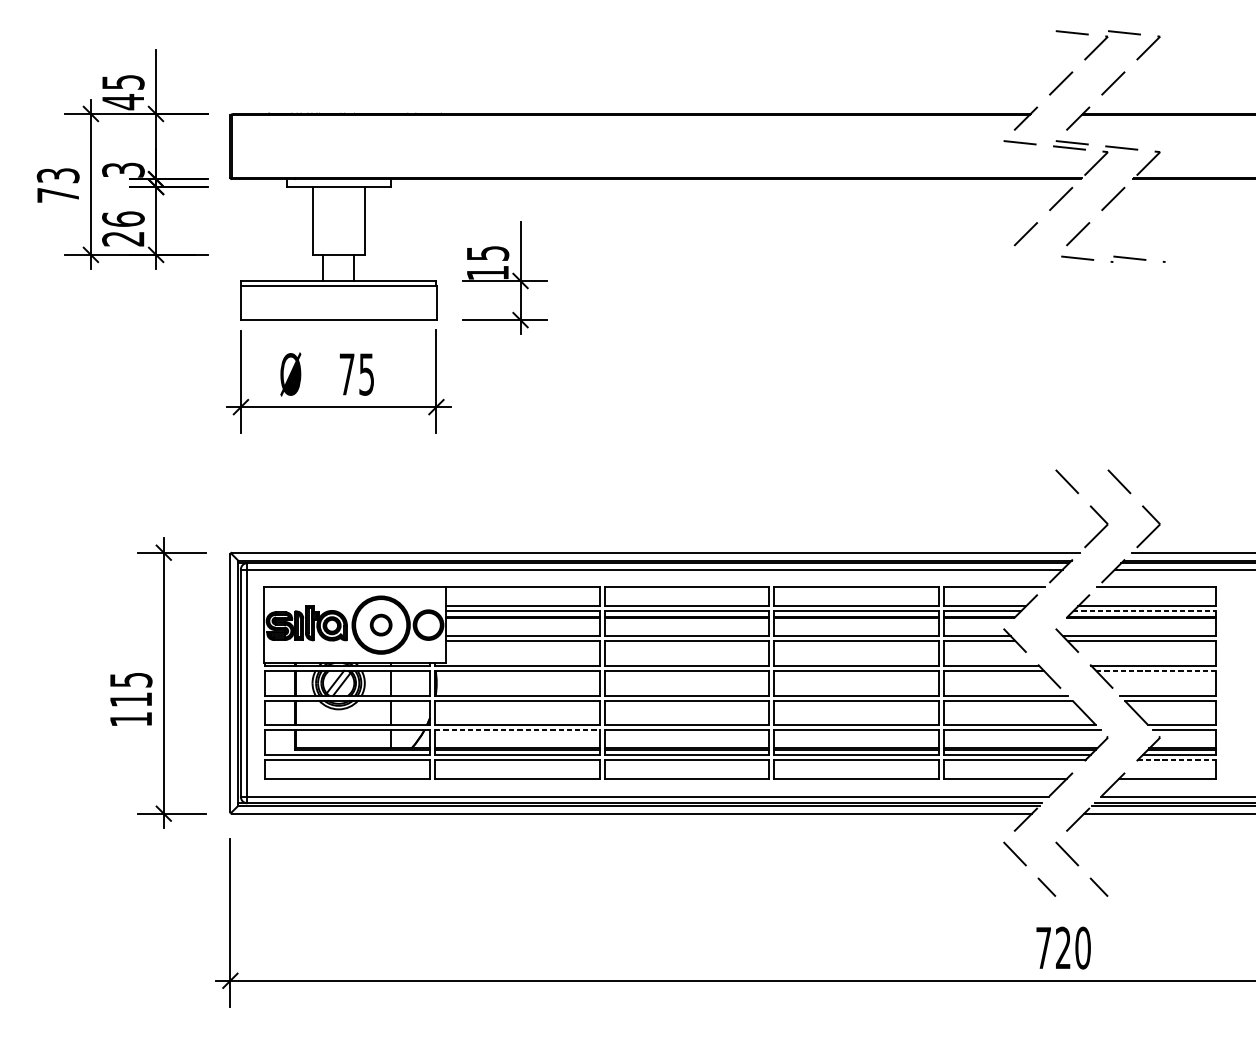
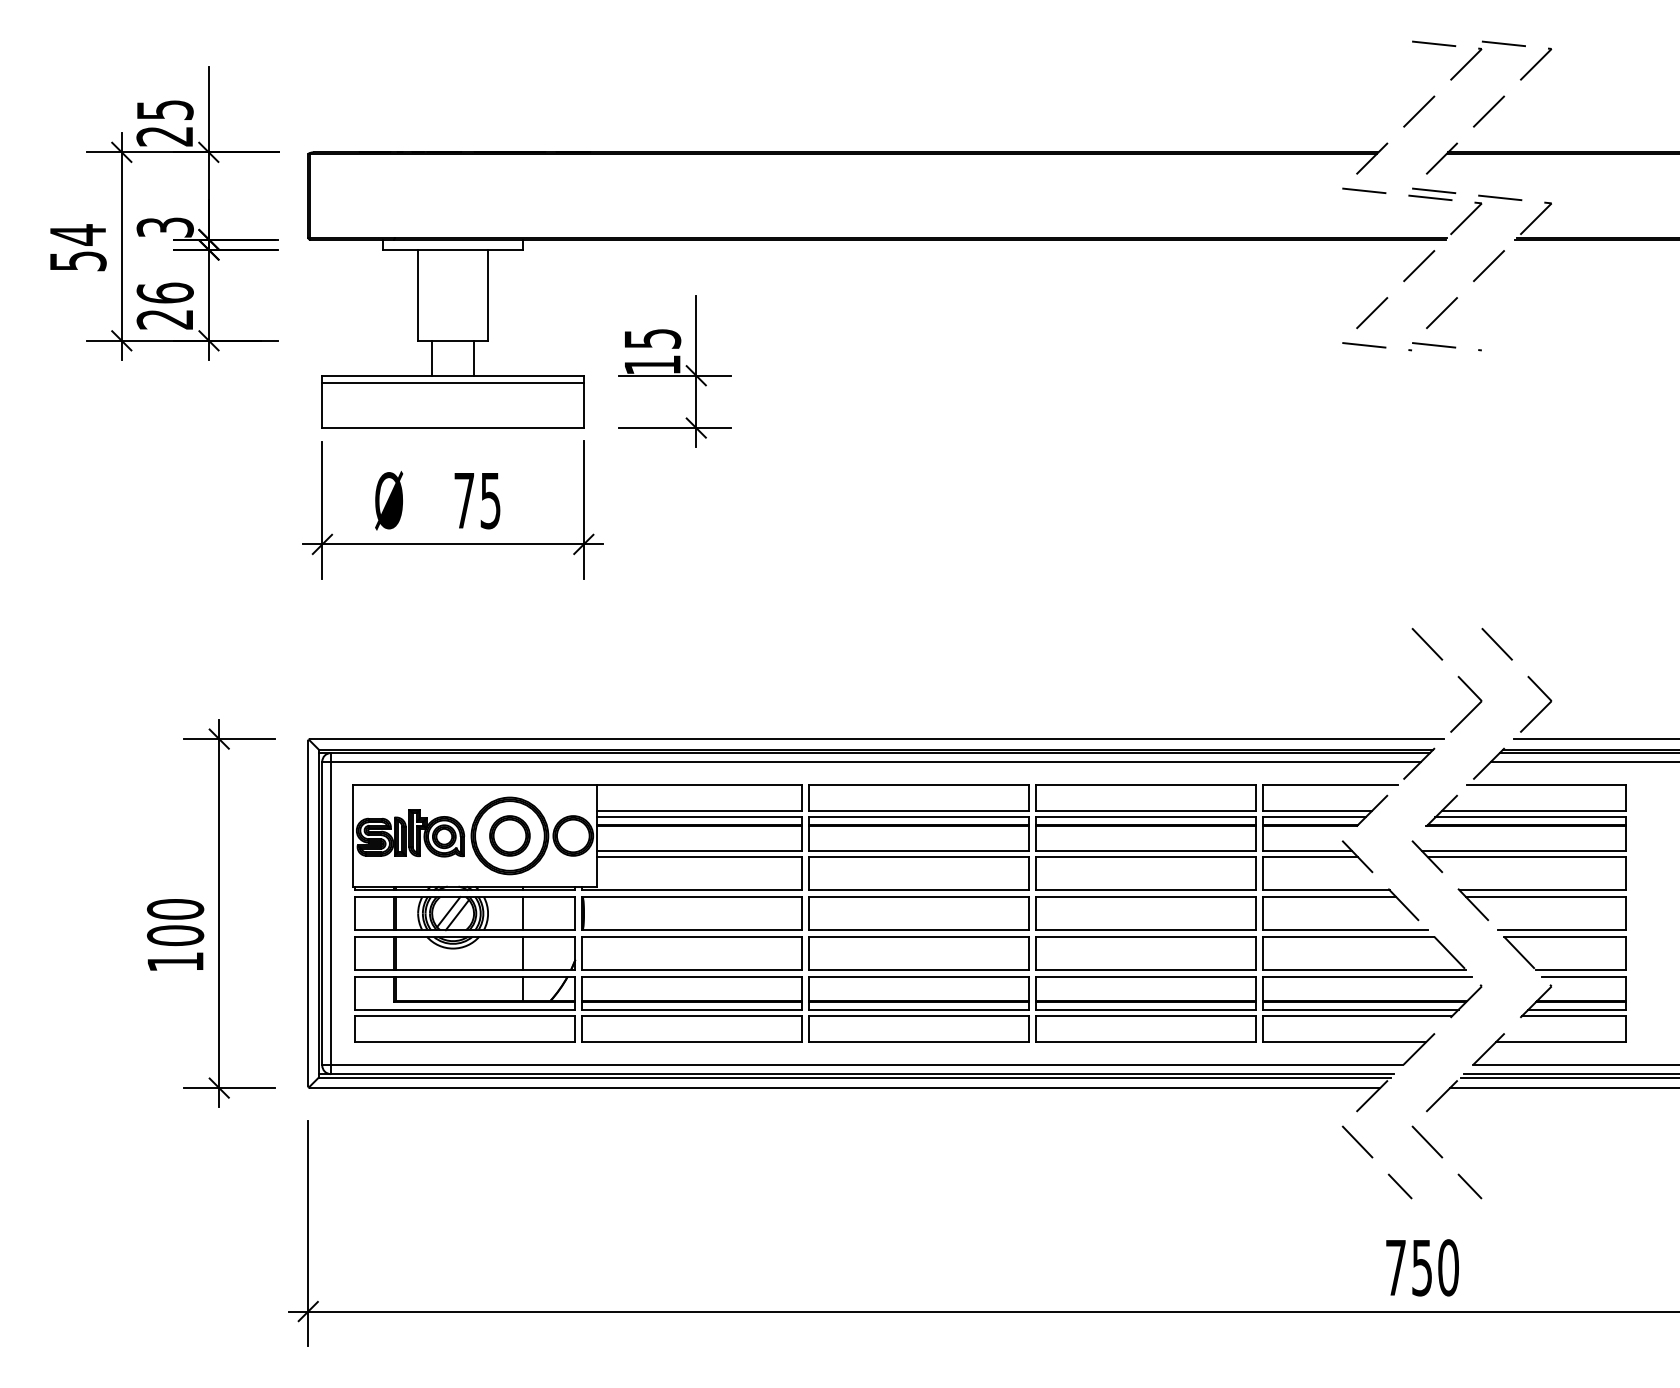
text: (122, 102) -> (164, 136), 45 -> 25
text: (57, 185) -> (77, 247), 73 -> 54
part: (1112, 259) -> (1411, 346), moved
line: (1145, 611) -> (1531, 817), dashed -> solid
part: (380, 624) -> (509, 835), size x1.43
line: (1156, 671) -> (1546, 897), dashed -> solid
text: (131, 689) -> (175, 922), 115 -> 100
line: (517, 730) -> (692, 976), dashed -> solid
line: (1177, 760) -> (1574, 1016), dashed -> solid
text: (1062, 947) -> (1421, 1267), 720 -> 750

